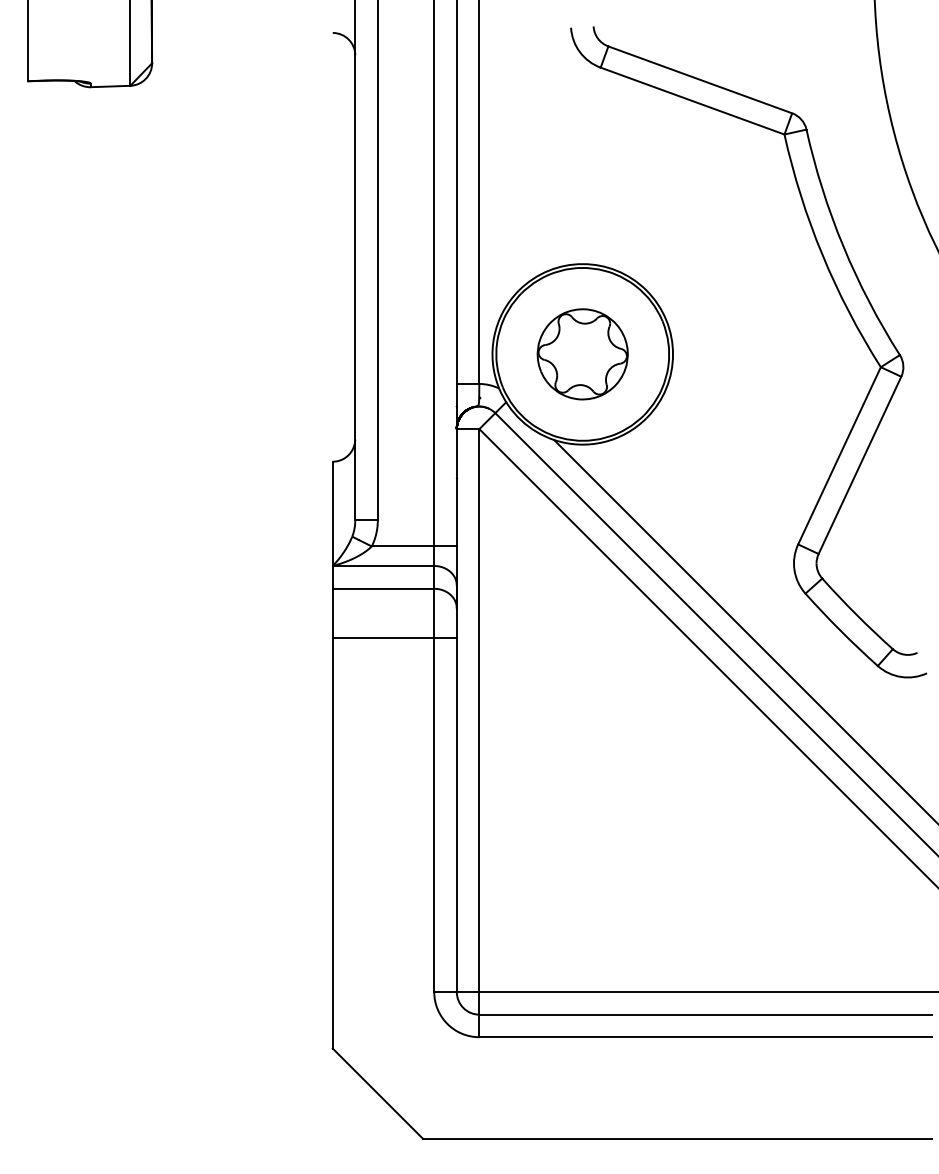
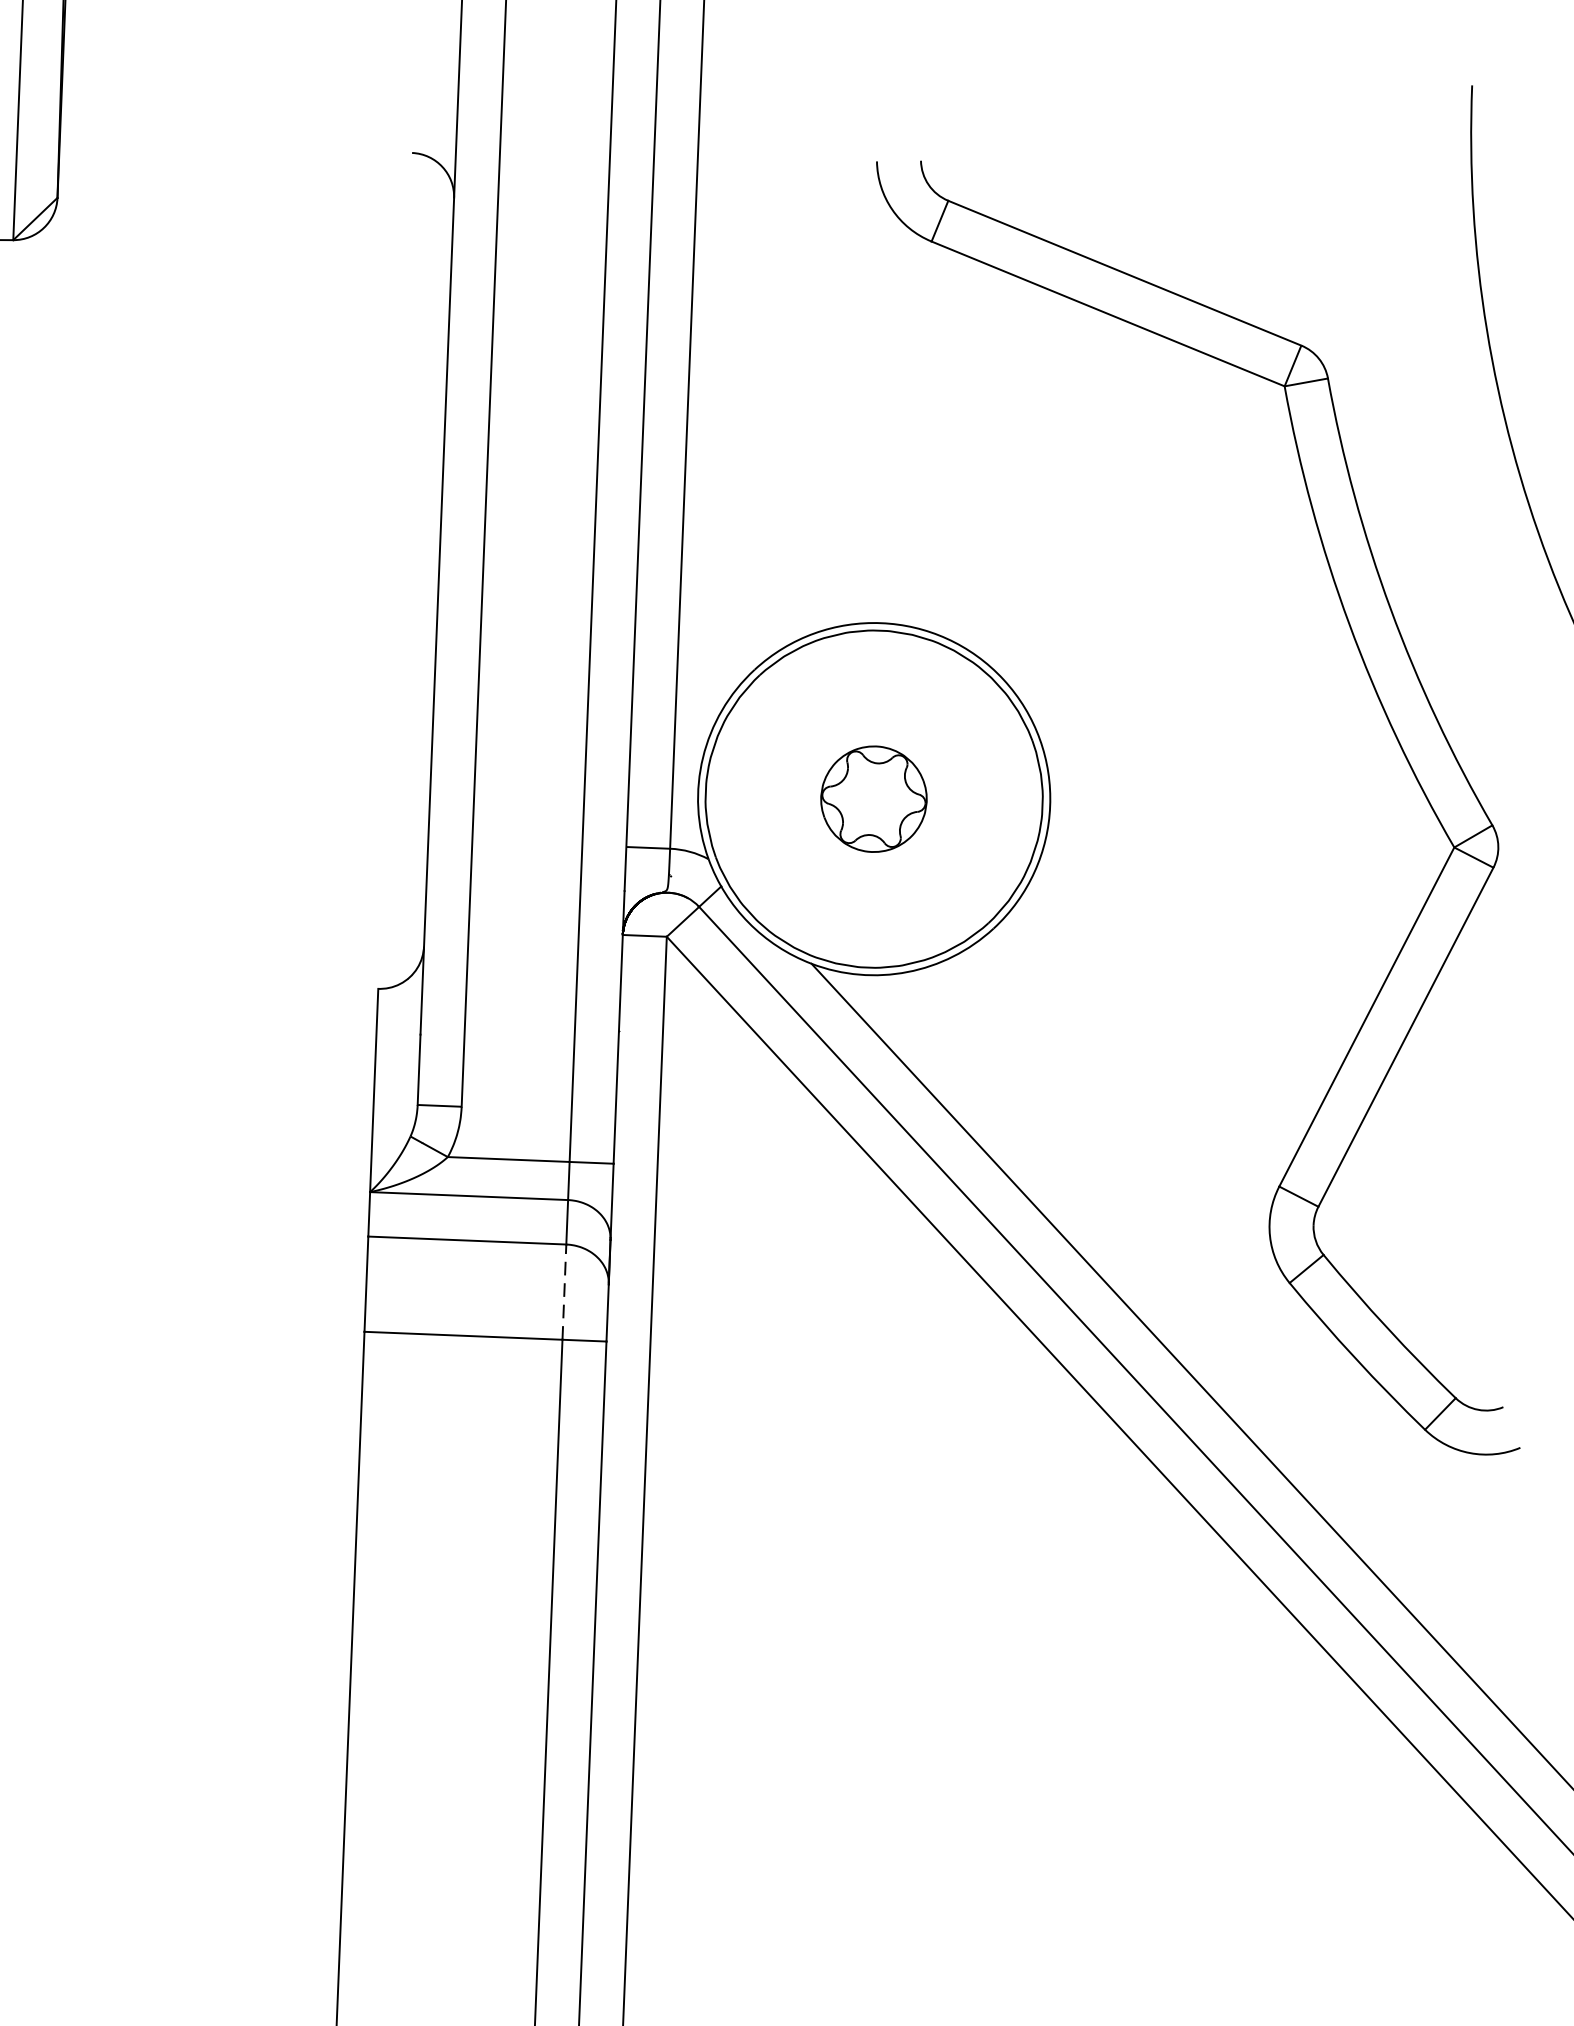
part: (582, 354) -> (873, 799), size x0.6
line: (434, 612) -> (564, 1290), solid -> dashed

